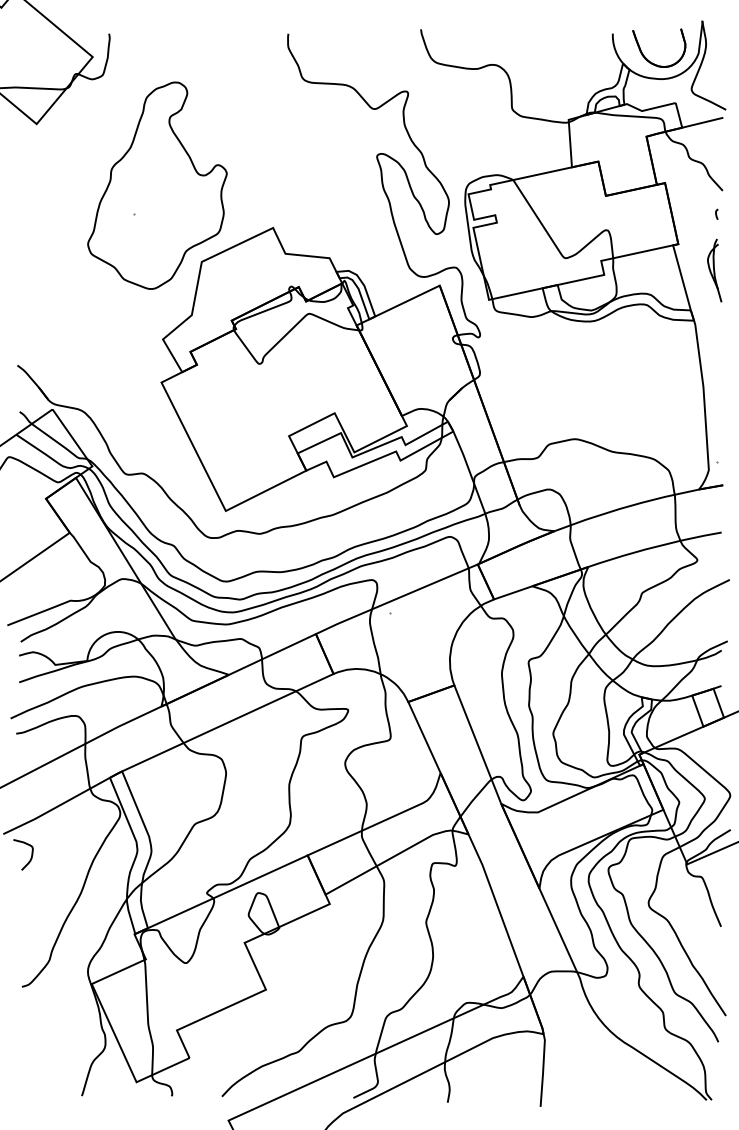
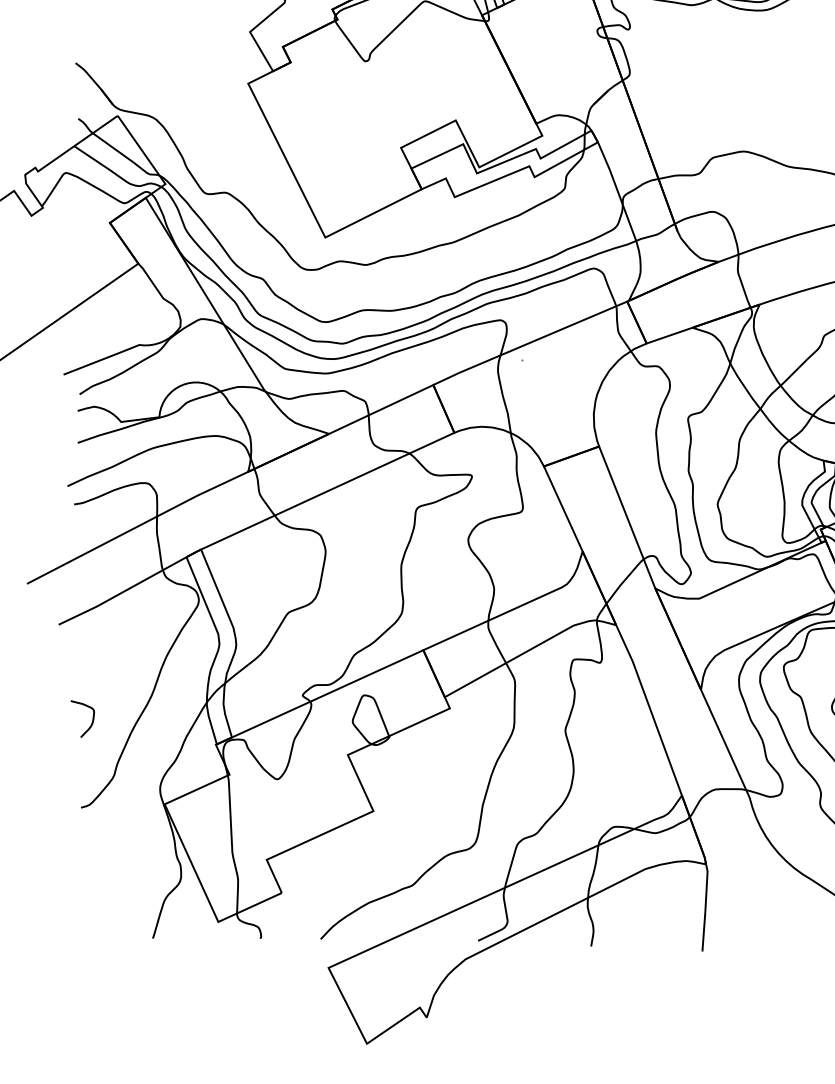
curve: (30, 857) -> (91, 722), moved

